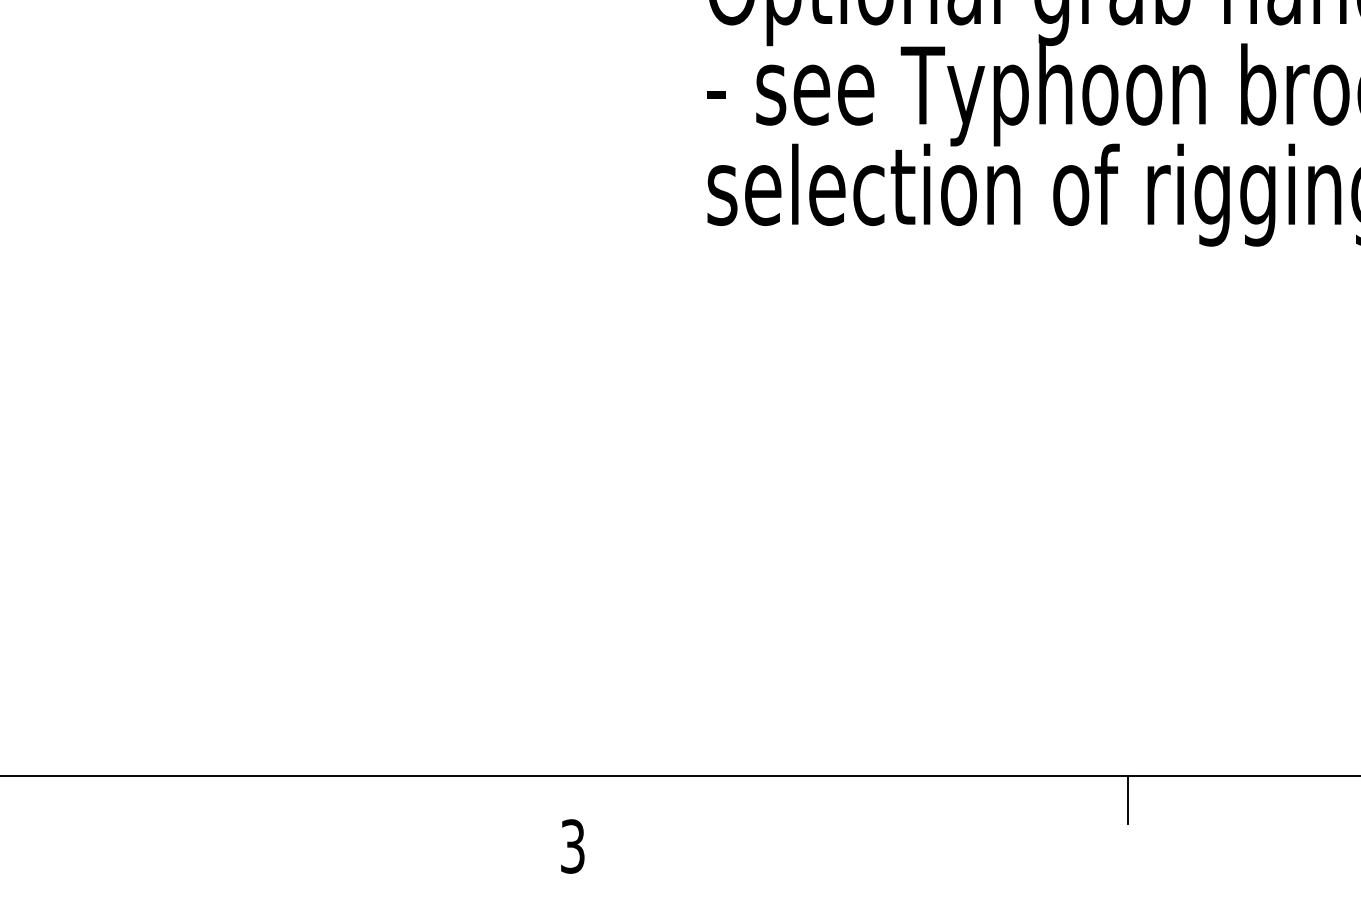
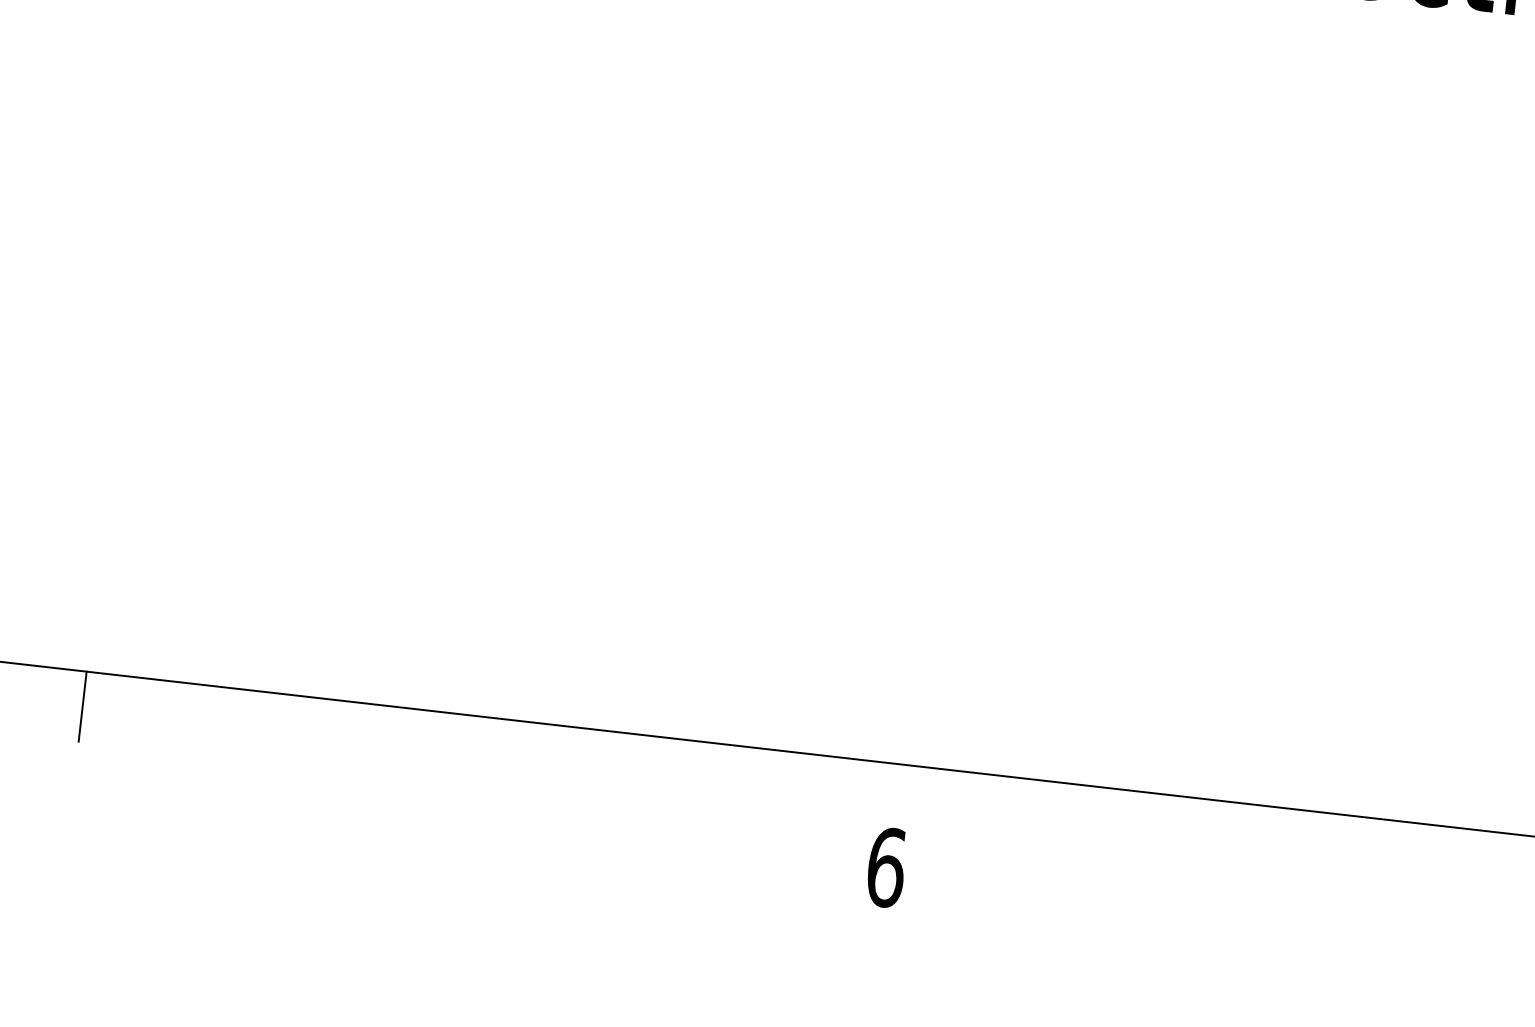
line: (19, 799) -> (82, 706), added
text: (572, 846) -> (885, 867), 3 -> 6

